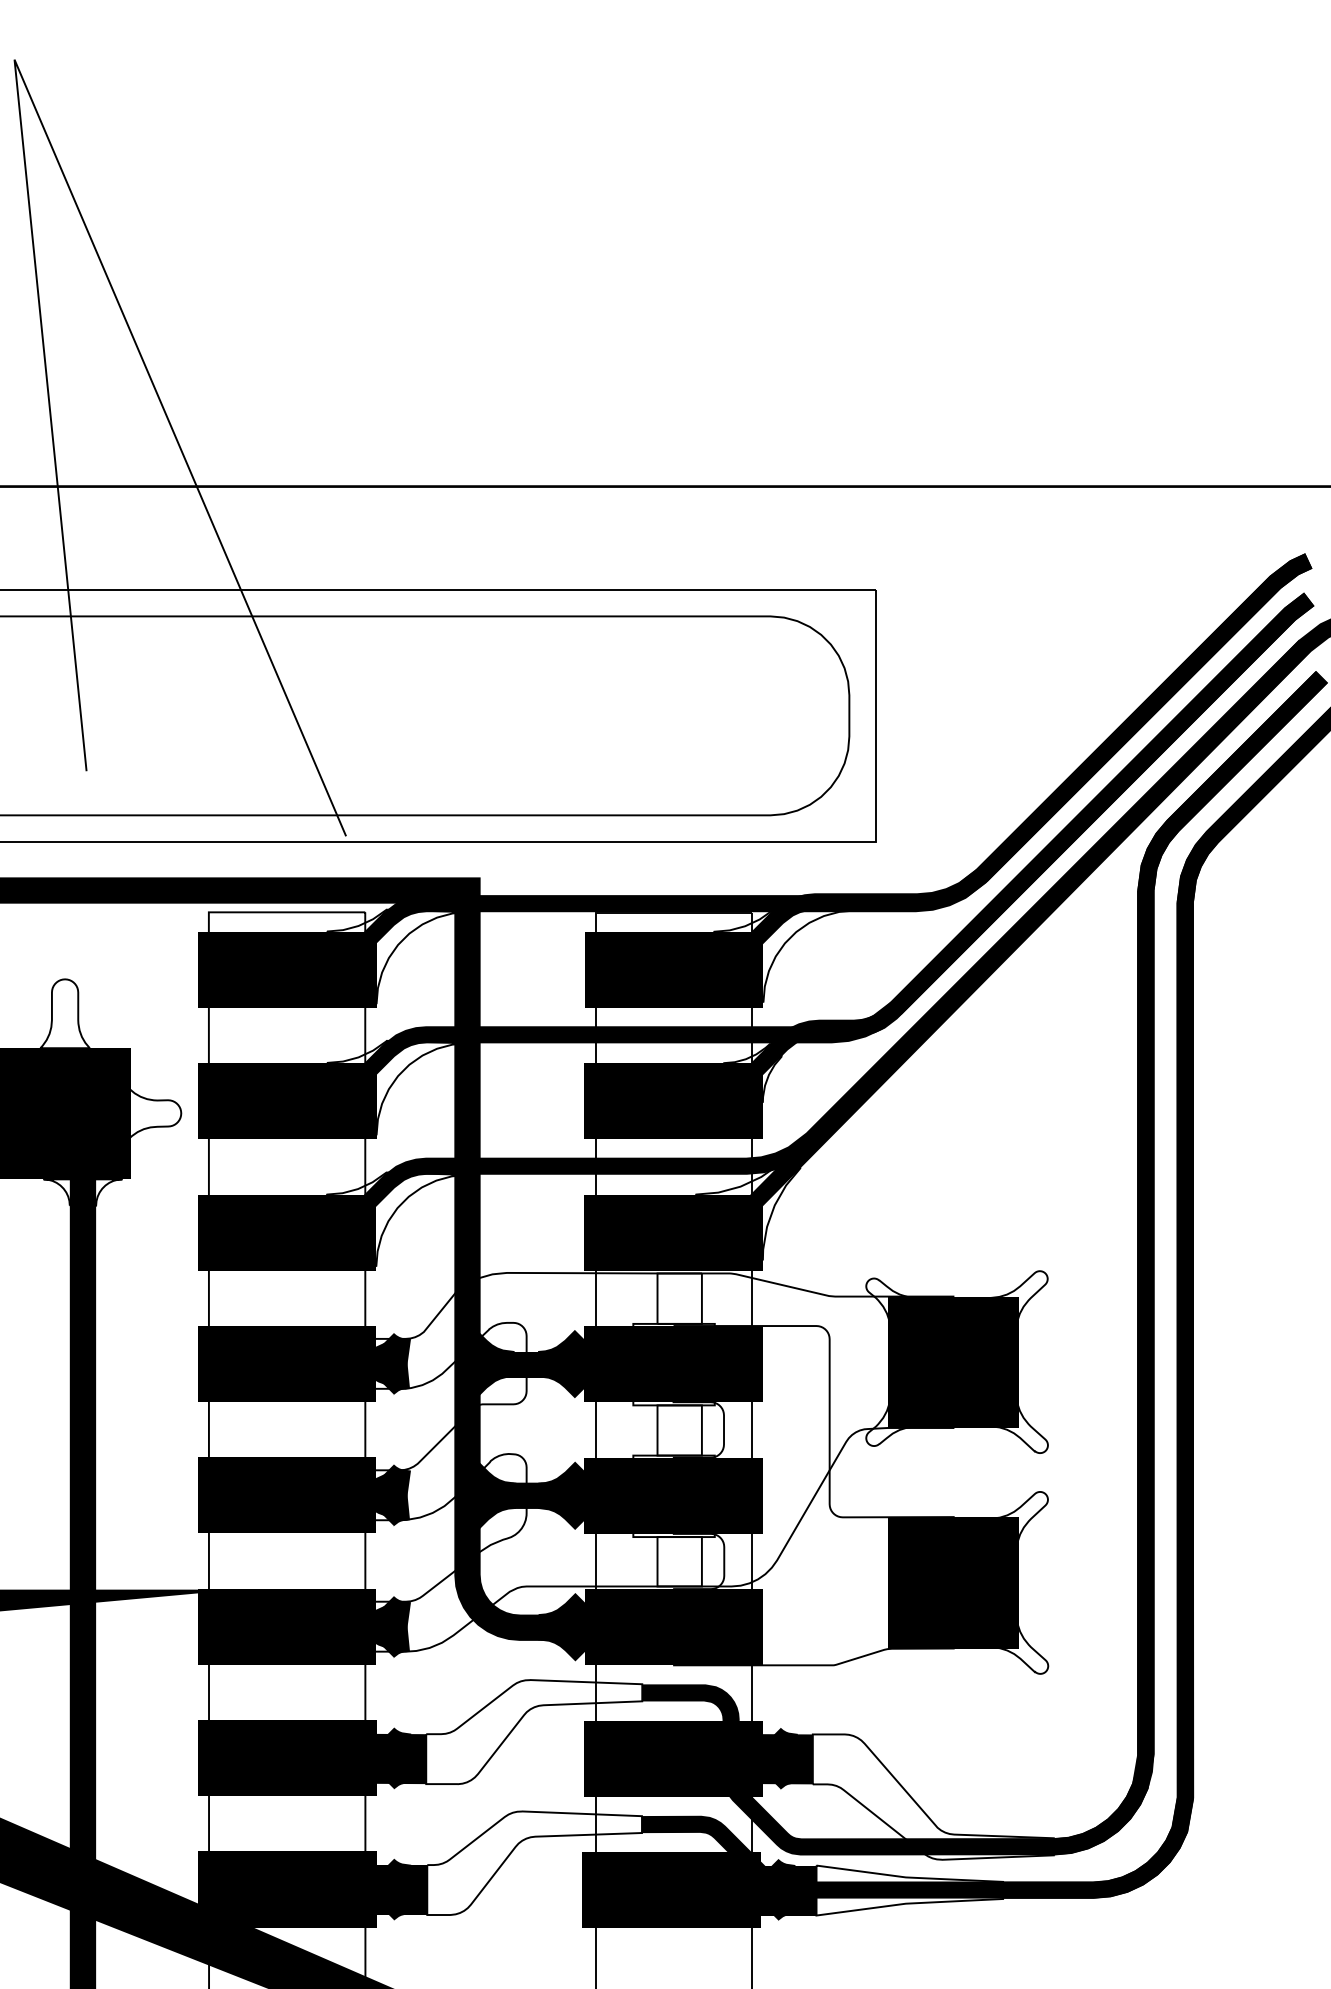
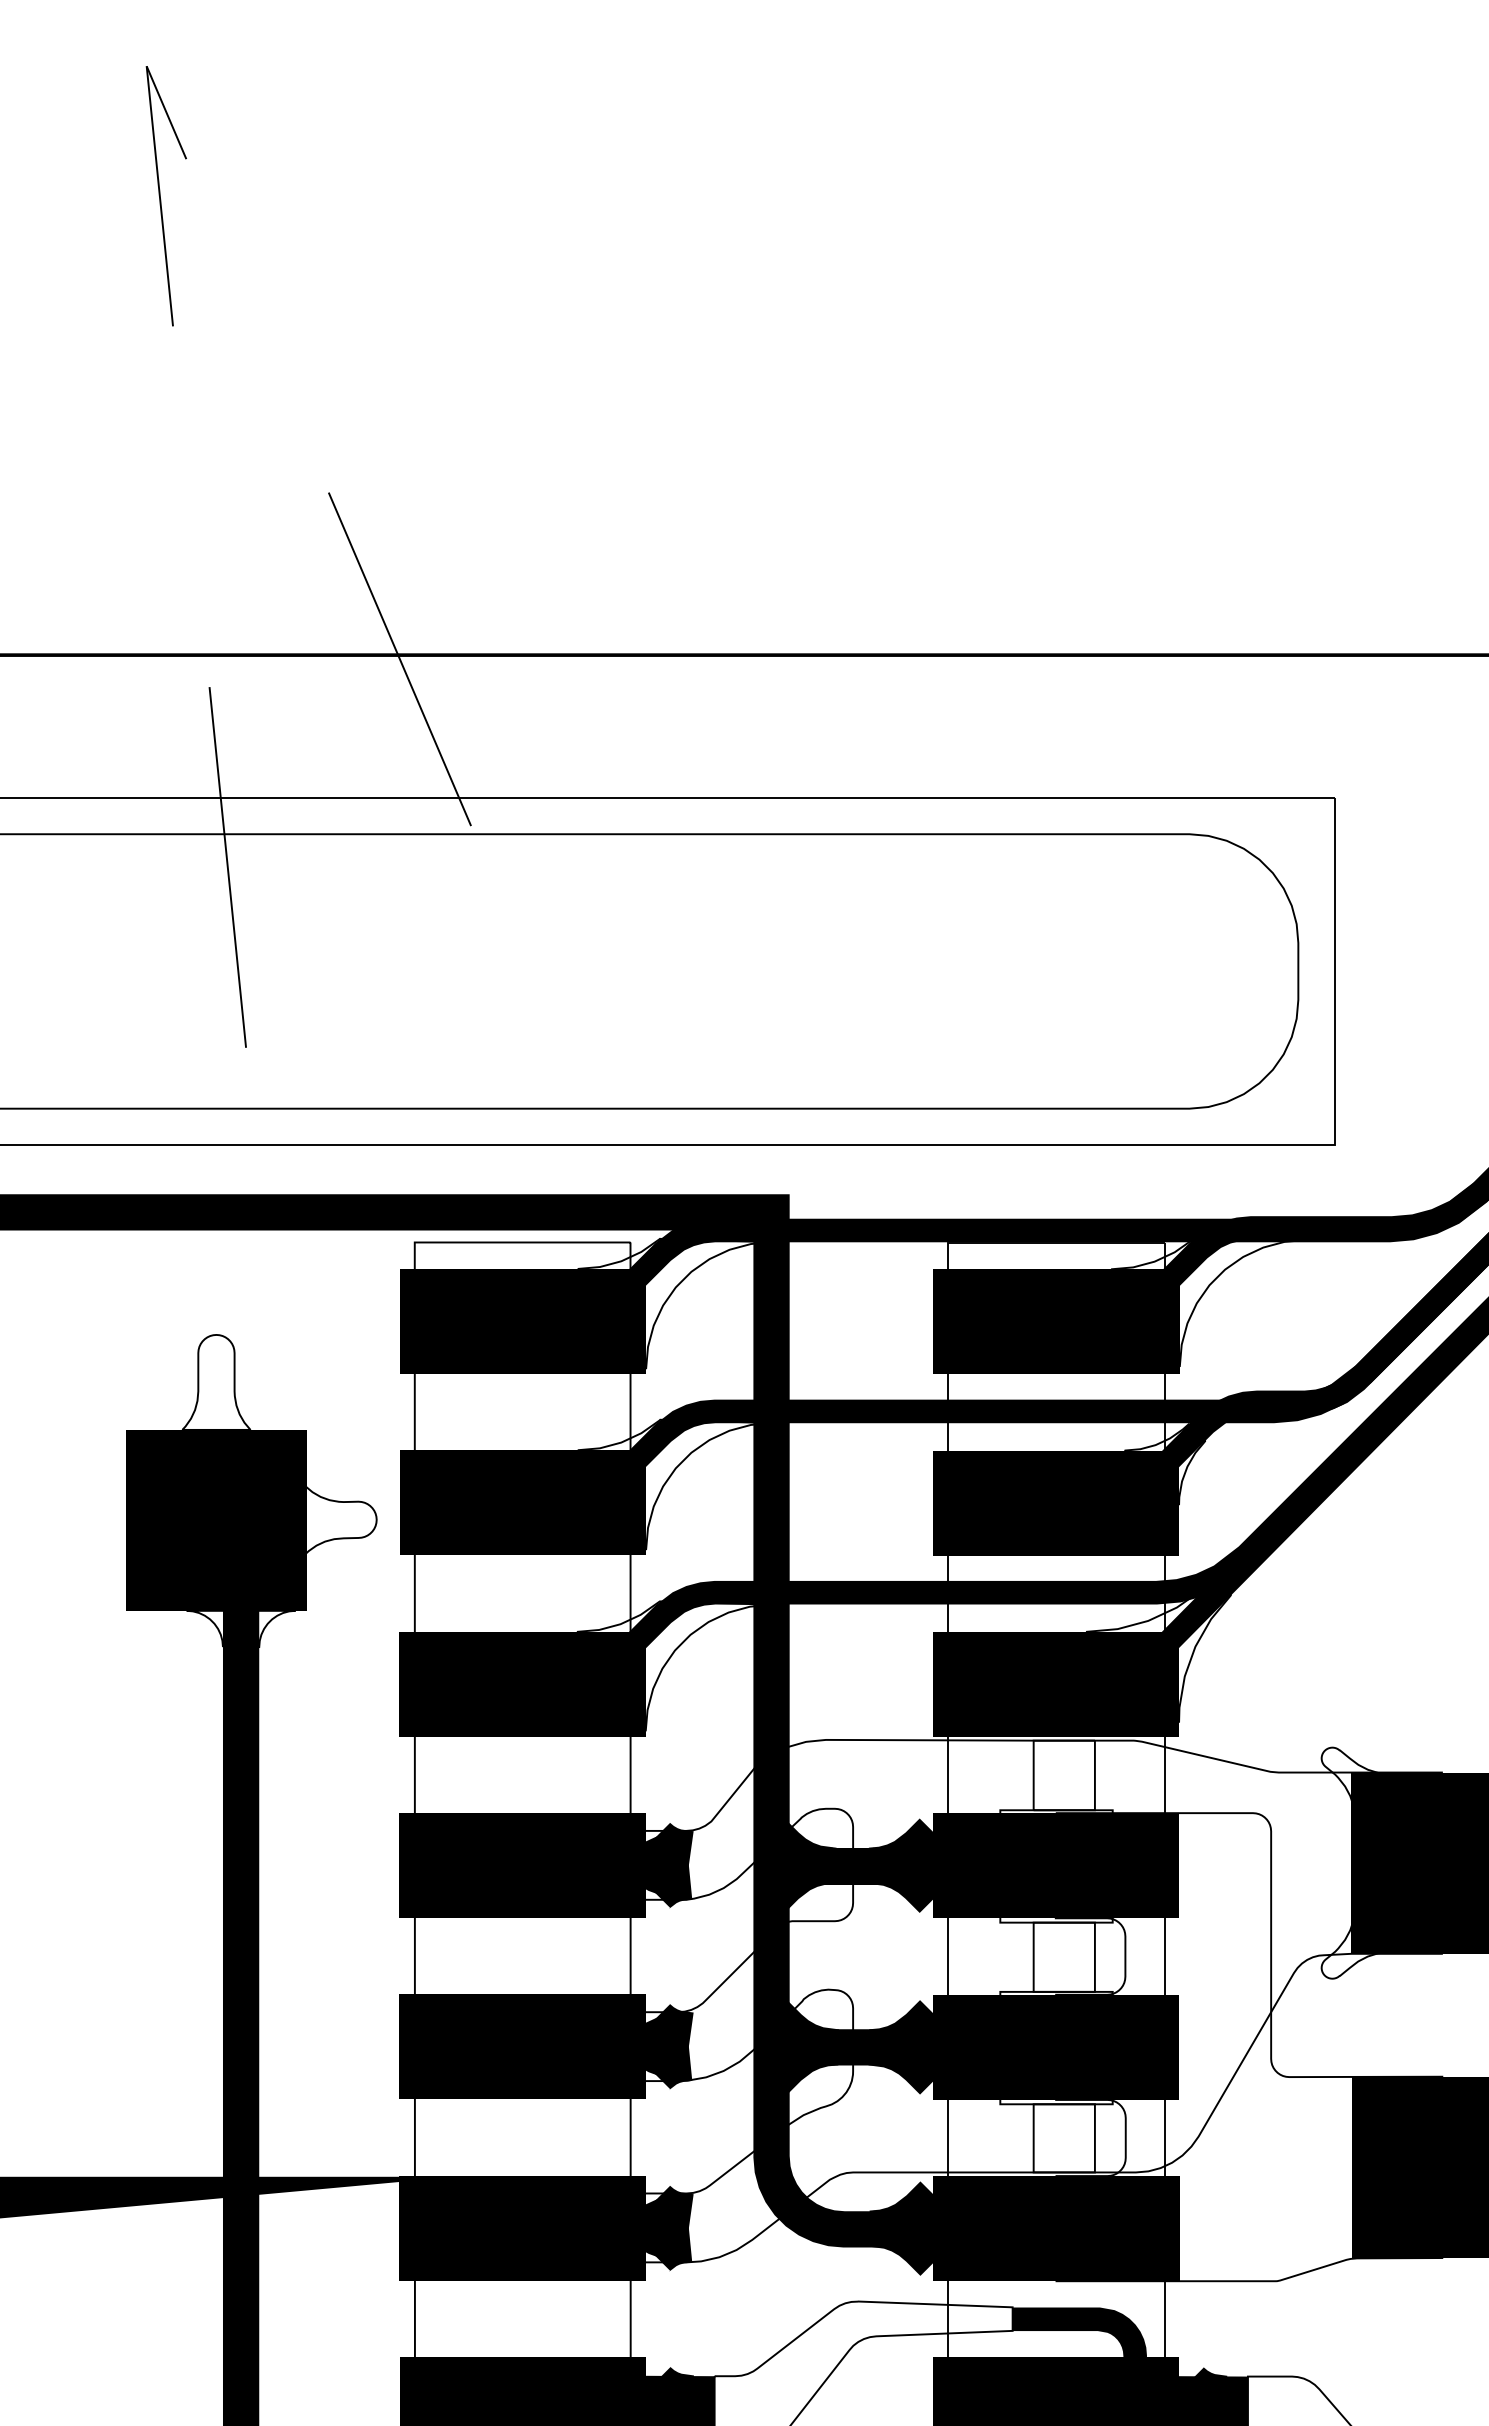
line: (39, 118) -> (181, 147), solid -> dashed

